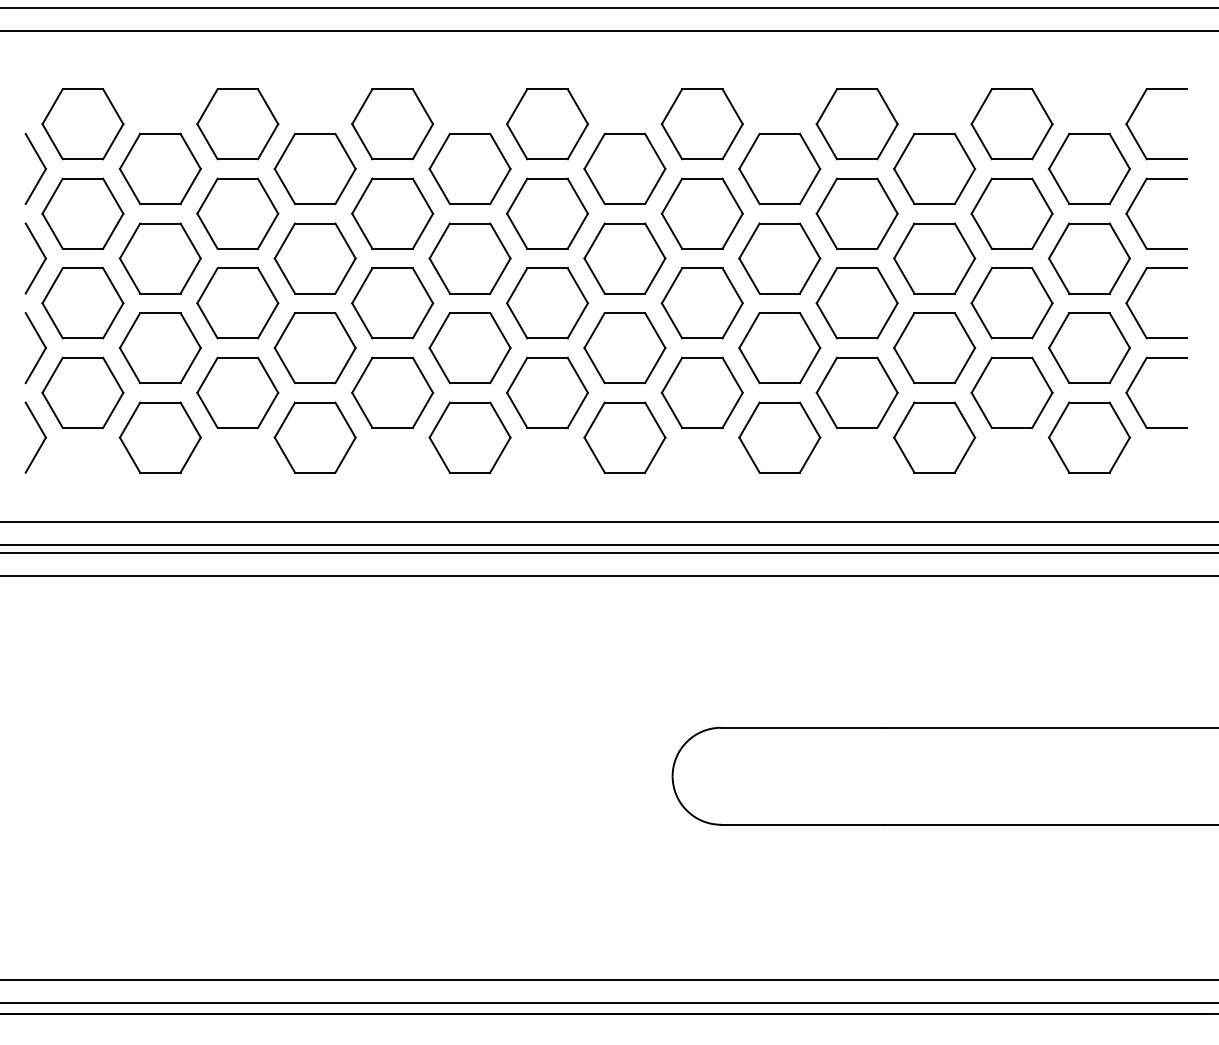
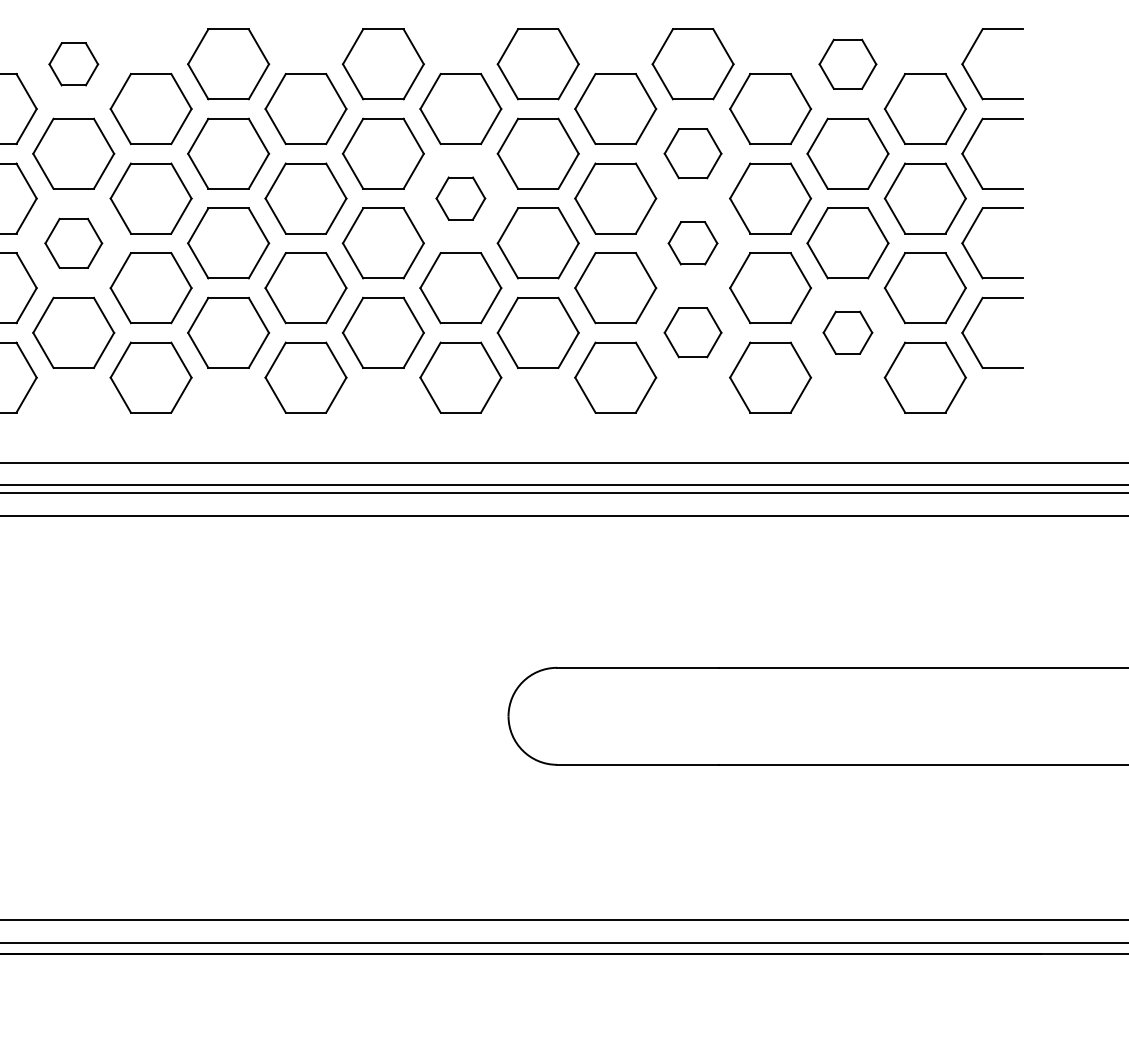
part: (237, 124) -> (73, 64), size x0.6
part: (1011, 124) -> (847, 64), size x0.7
part: (856, 213) -> (692, 153), size x0.7
part: (624, 258) -> (460, 198), size x0.6
part: (237, 303) -> (73, 243), size x0.7
part: (856, 303) -> (692, 243), size x0.6
part: (856, 392) -> (692, 332), size x0.7
part: (1011, 392) -> (847, 332), size x0.6

